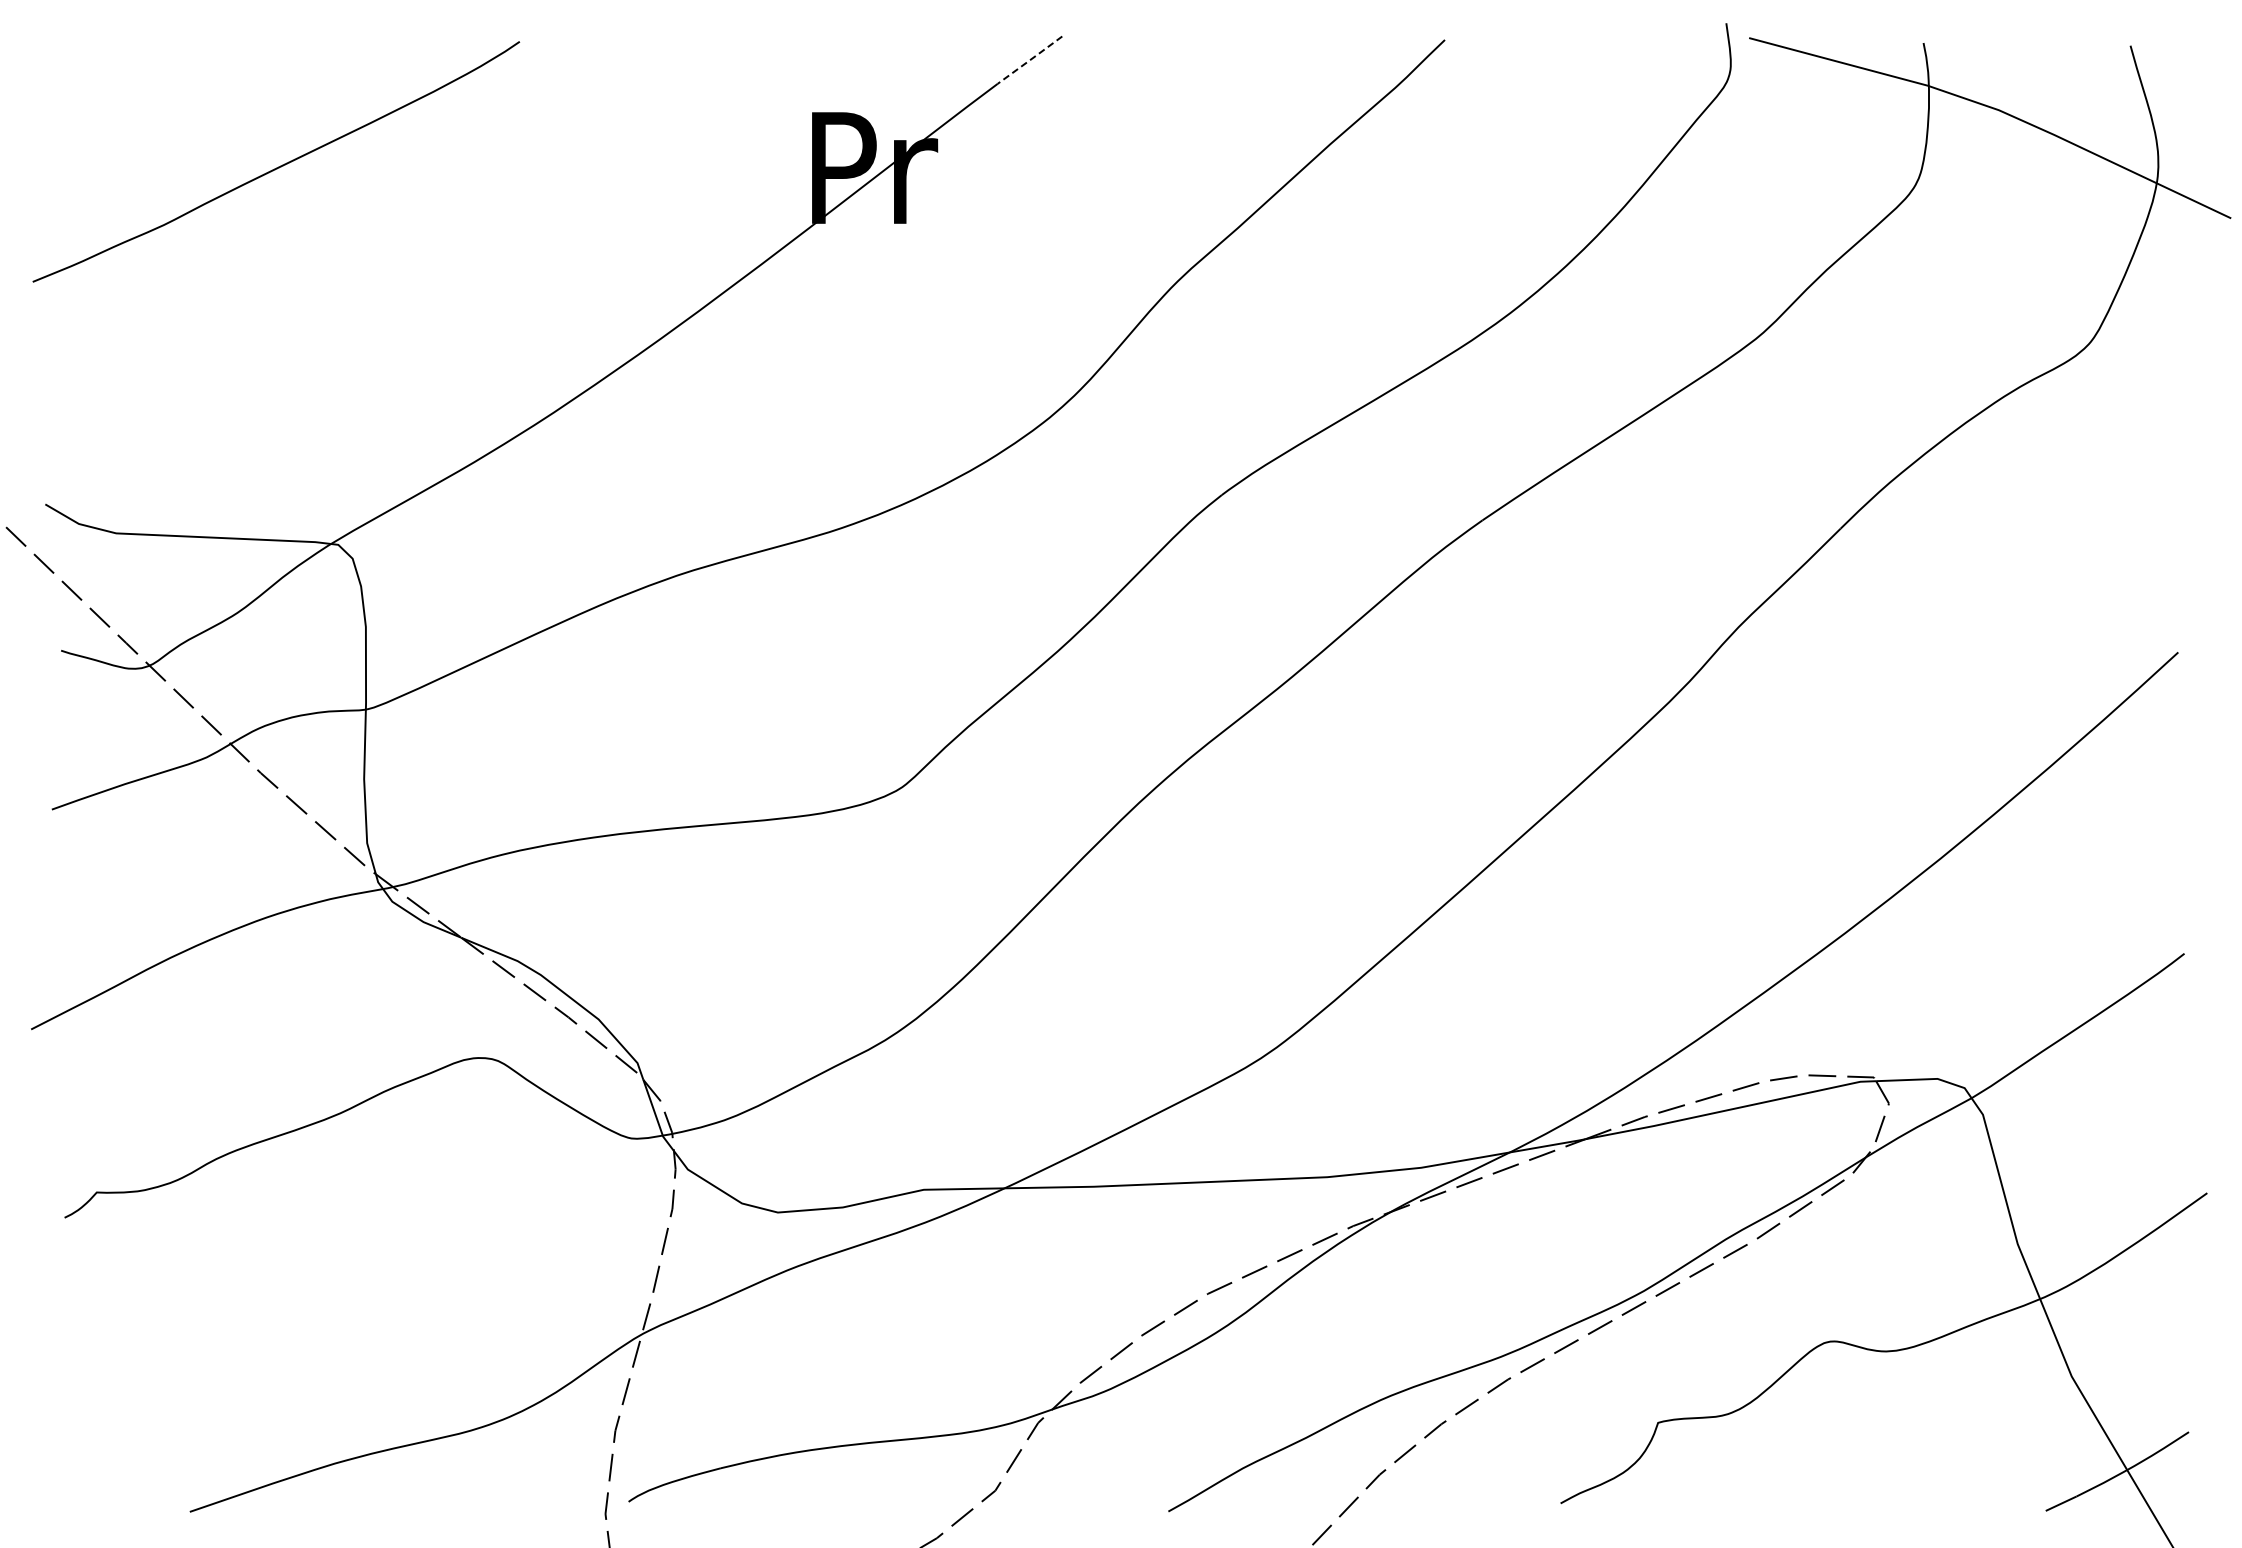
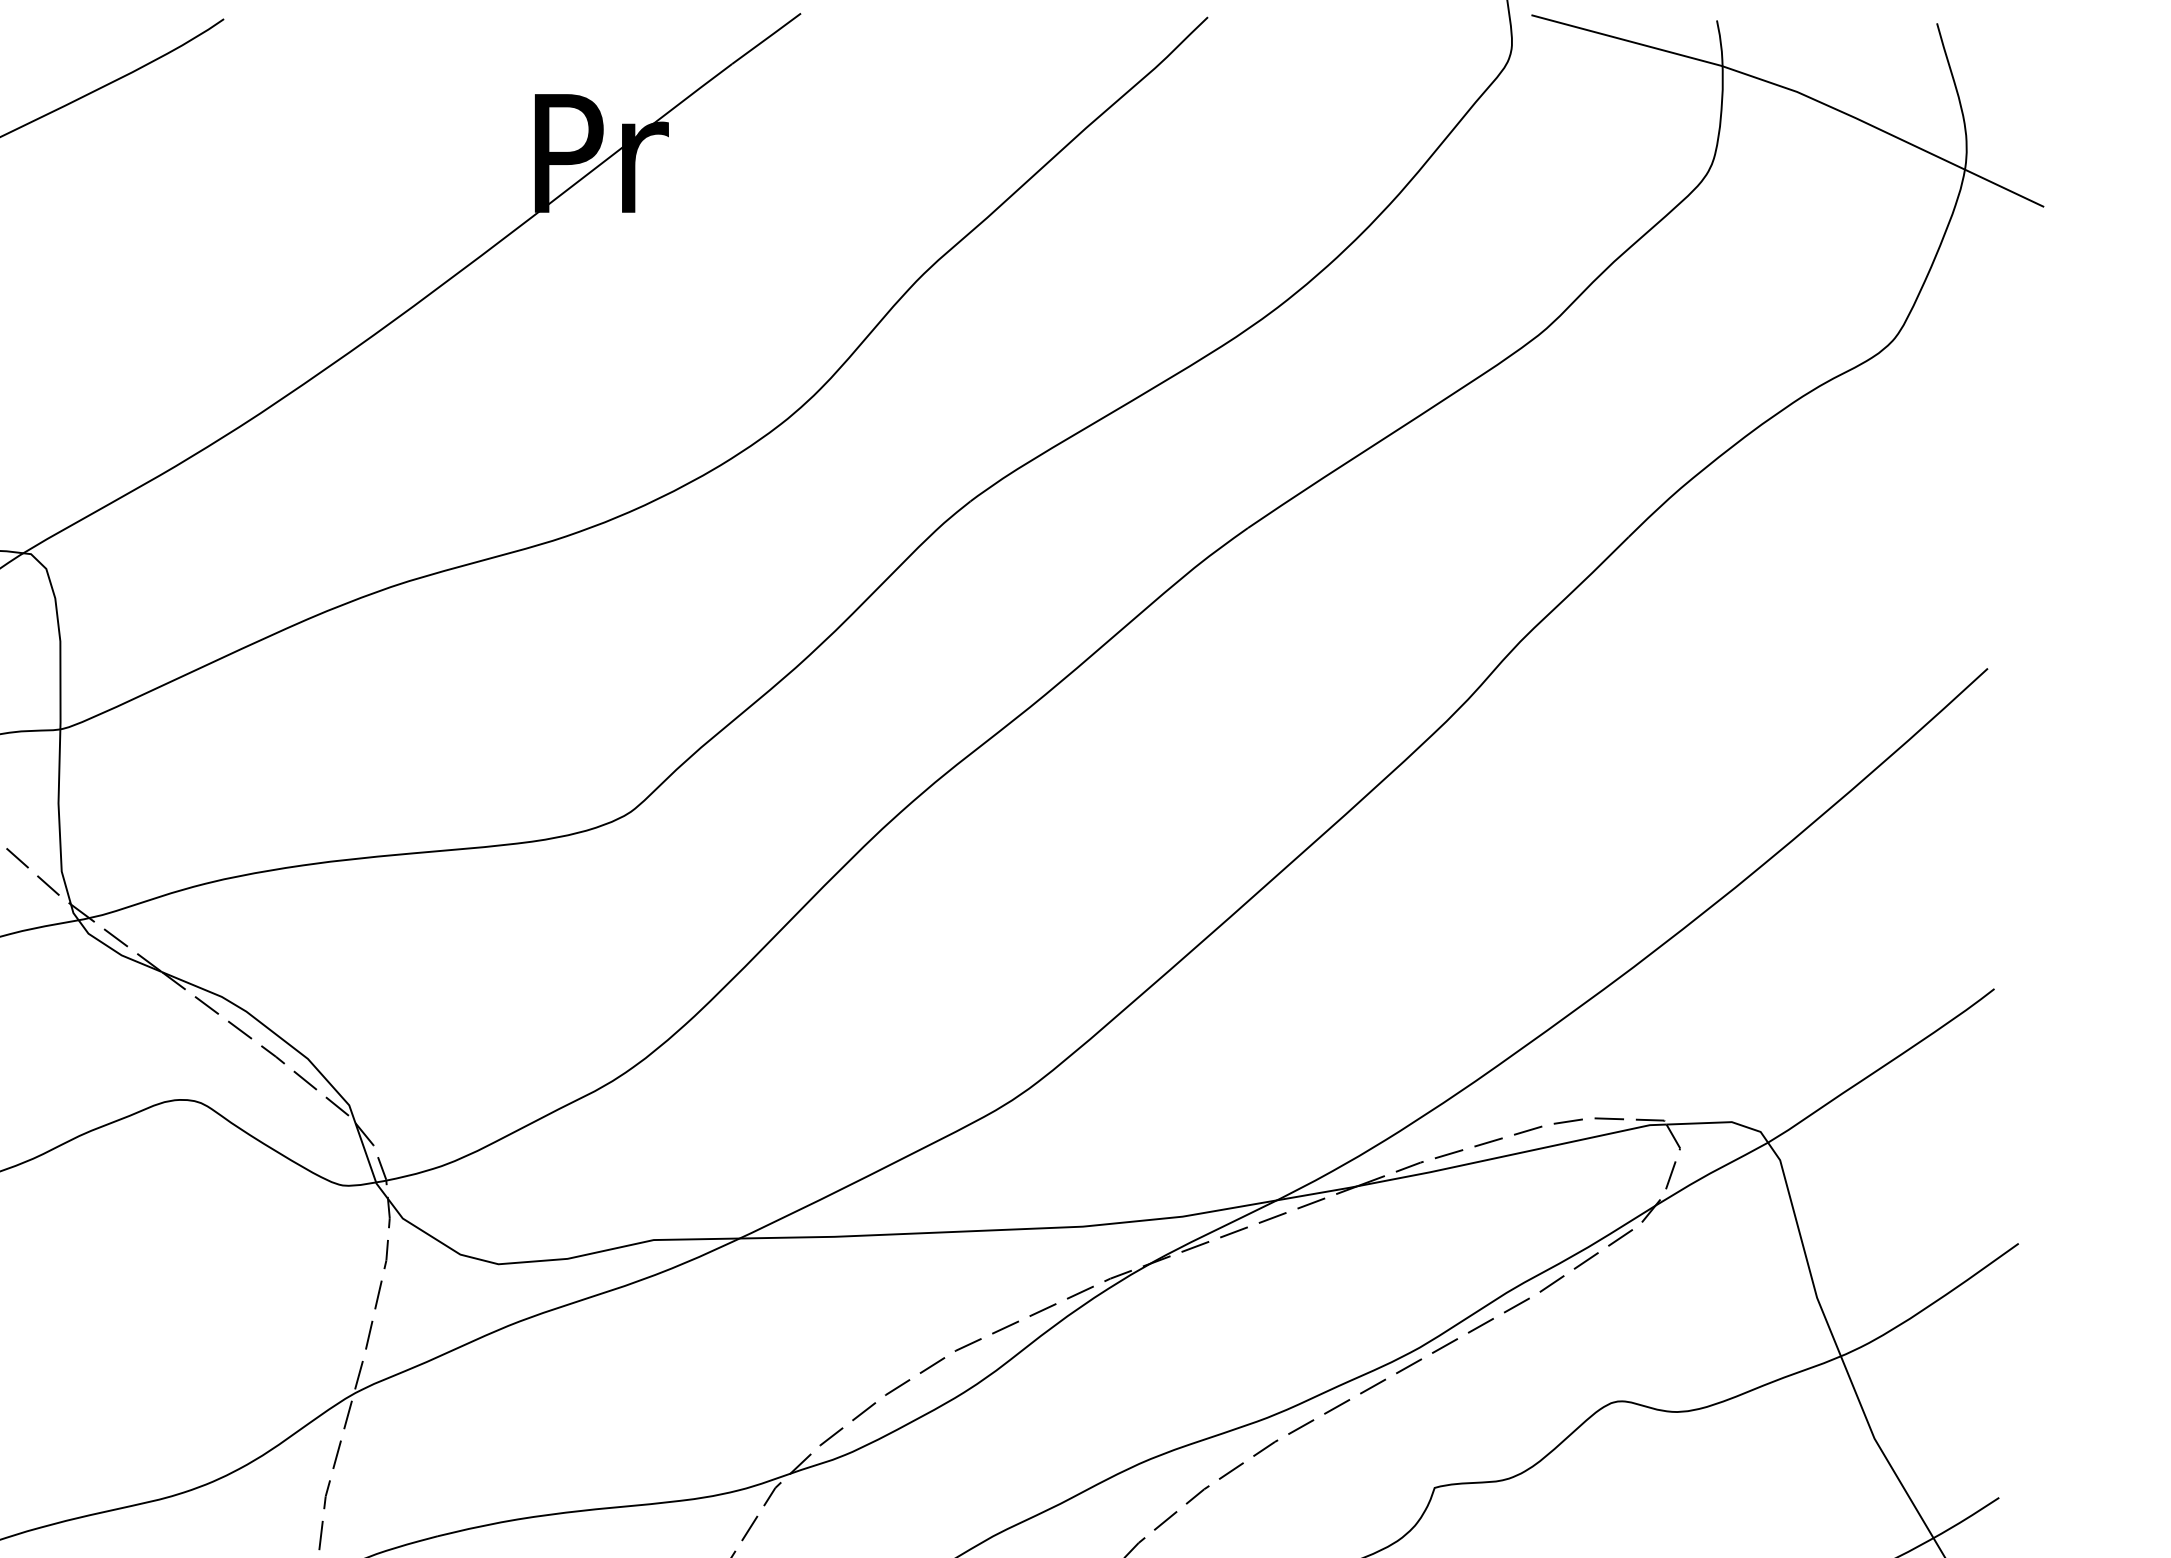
line: (1030, 60) -> (767, 39), dashed -> solid

